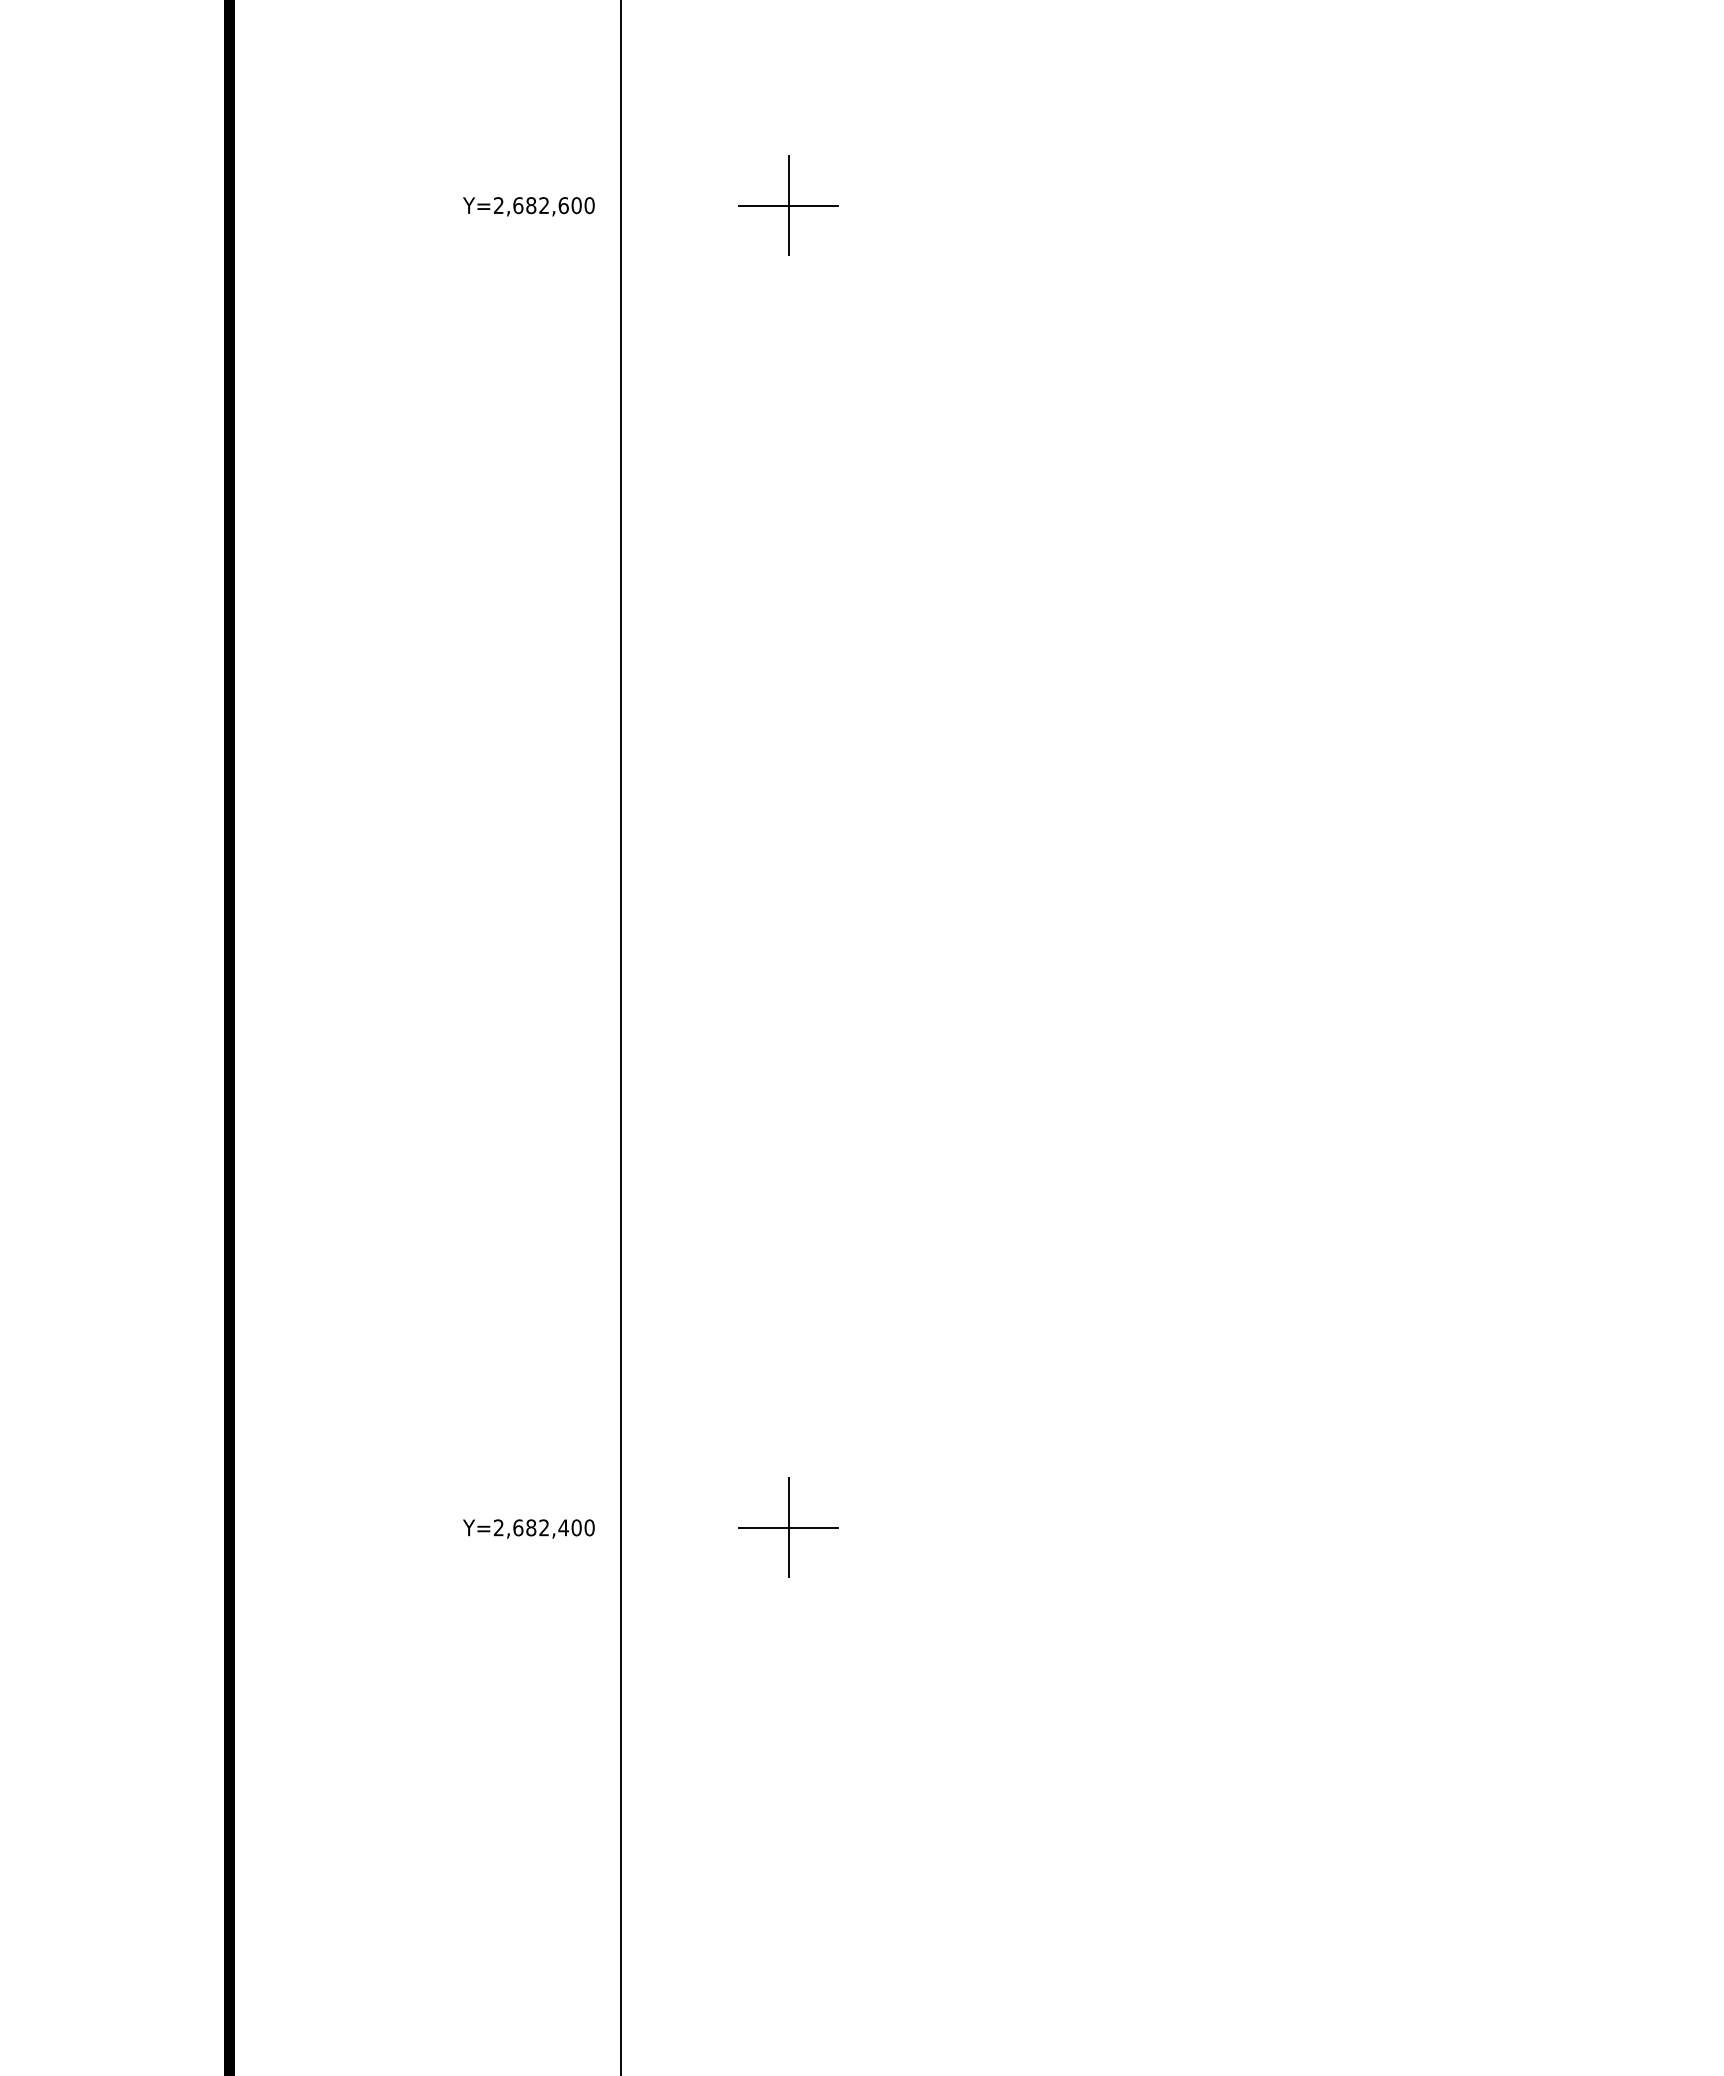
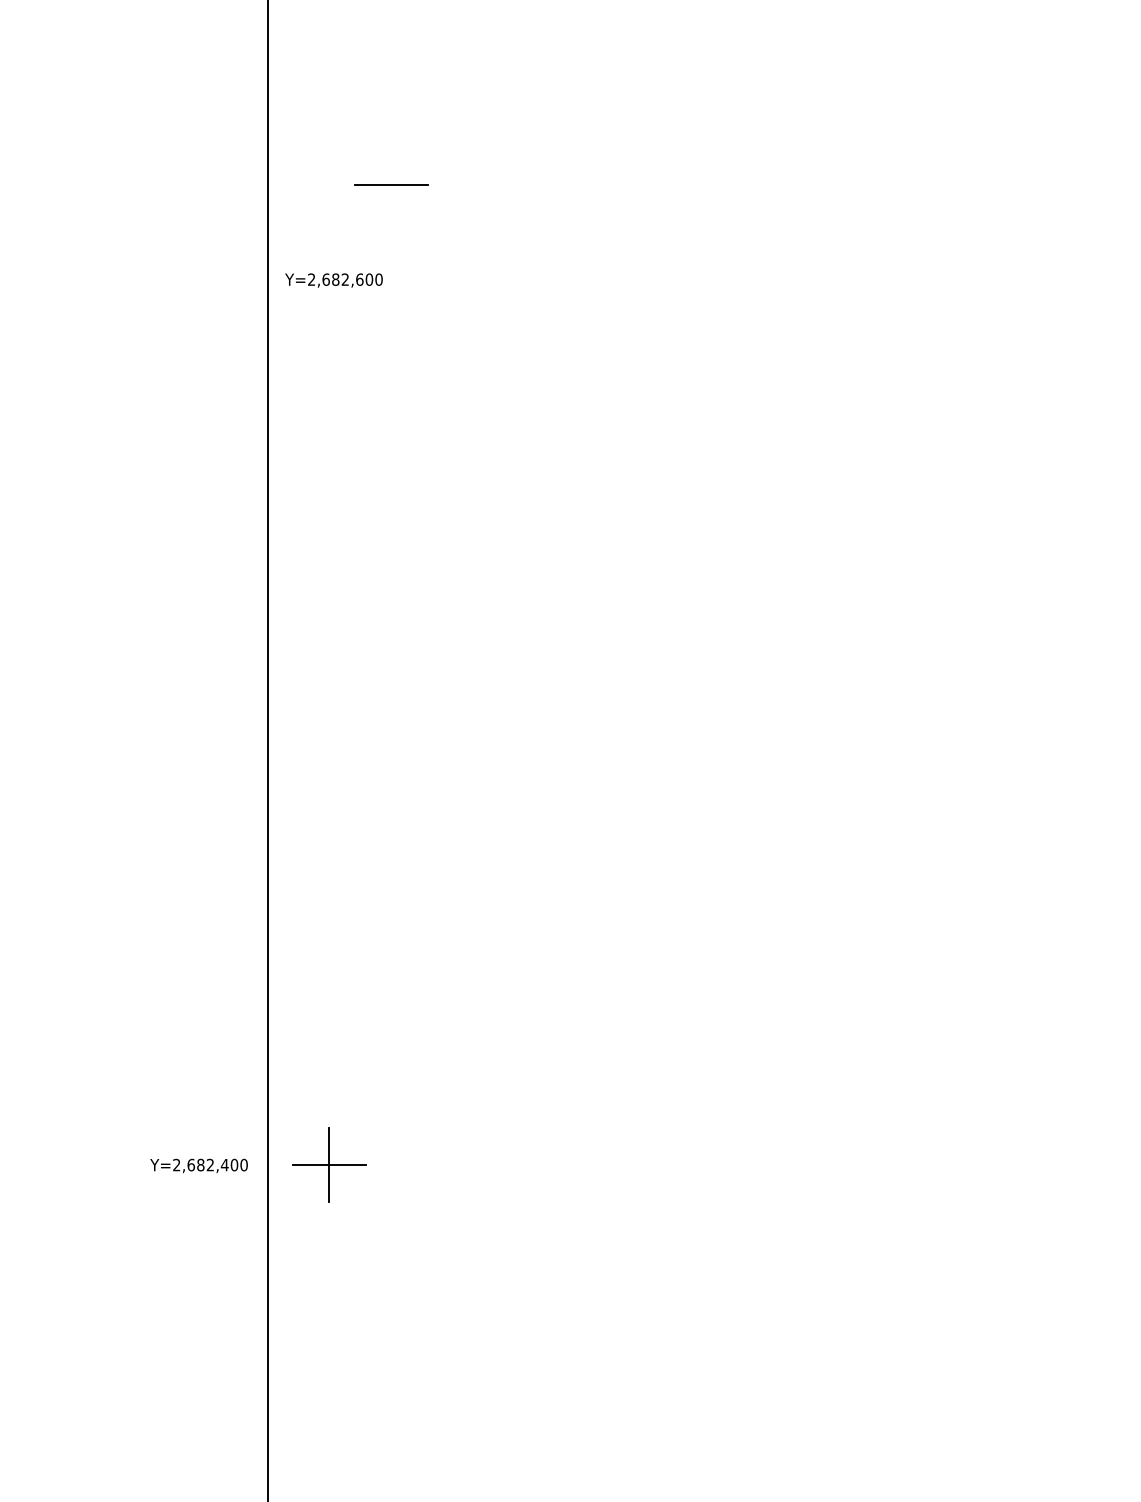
line: (788, 205) -> (391, 184), removed
text: (528, 206) -> (333, 280), moved
part: (788, 1527) -> (329, 1164), moved

